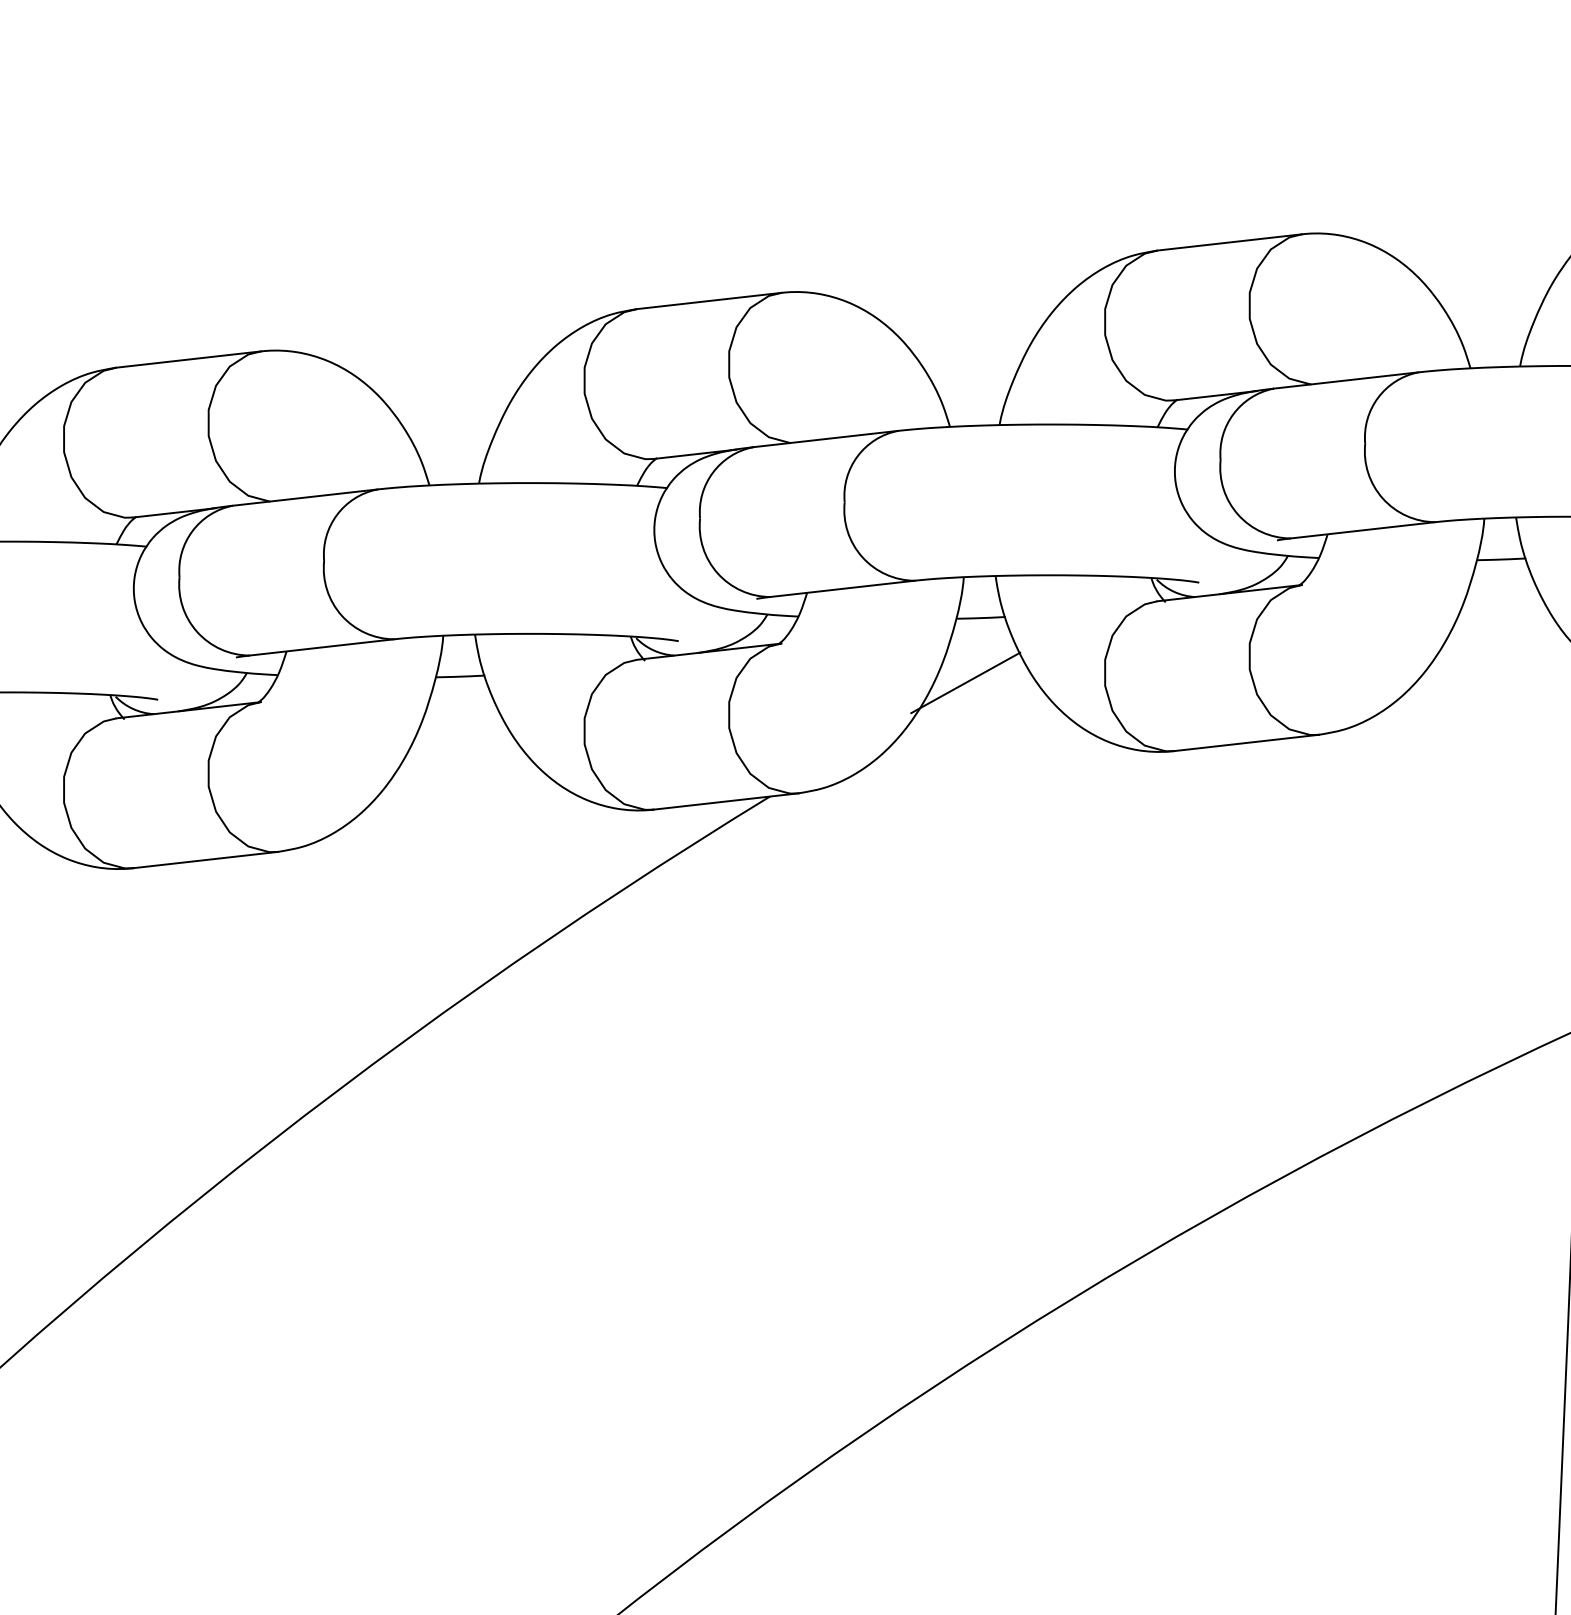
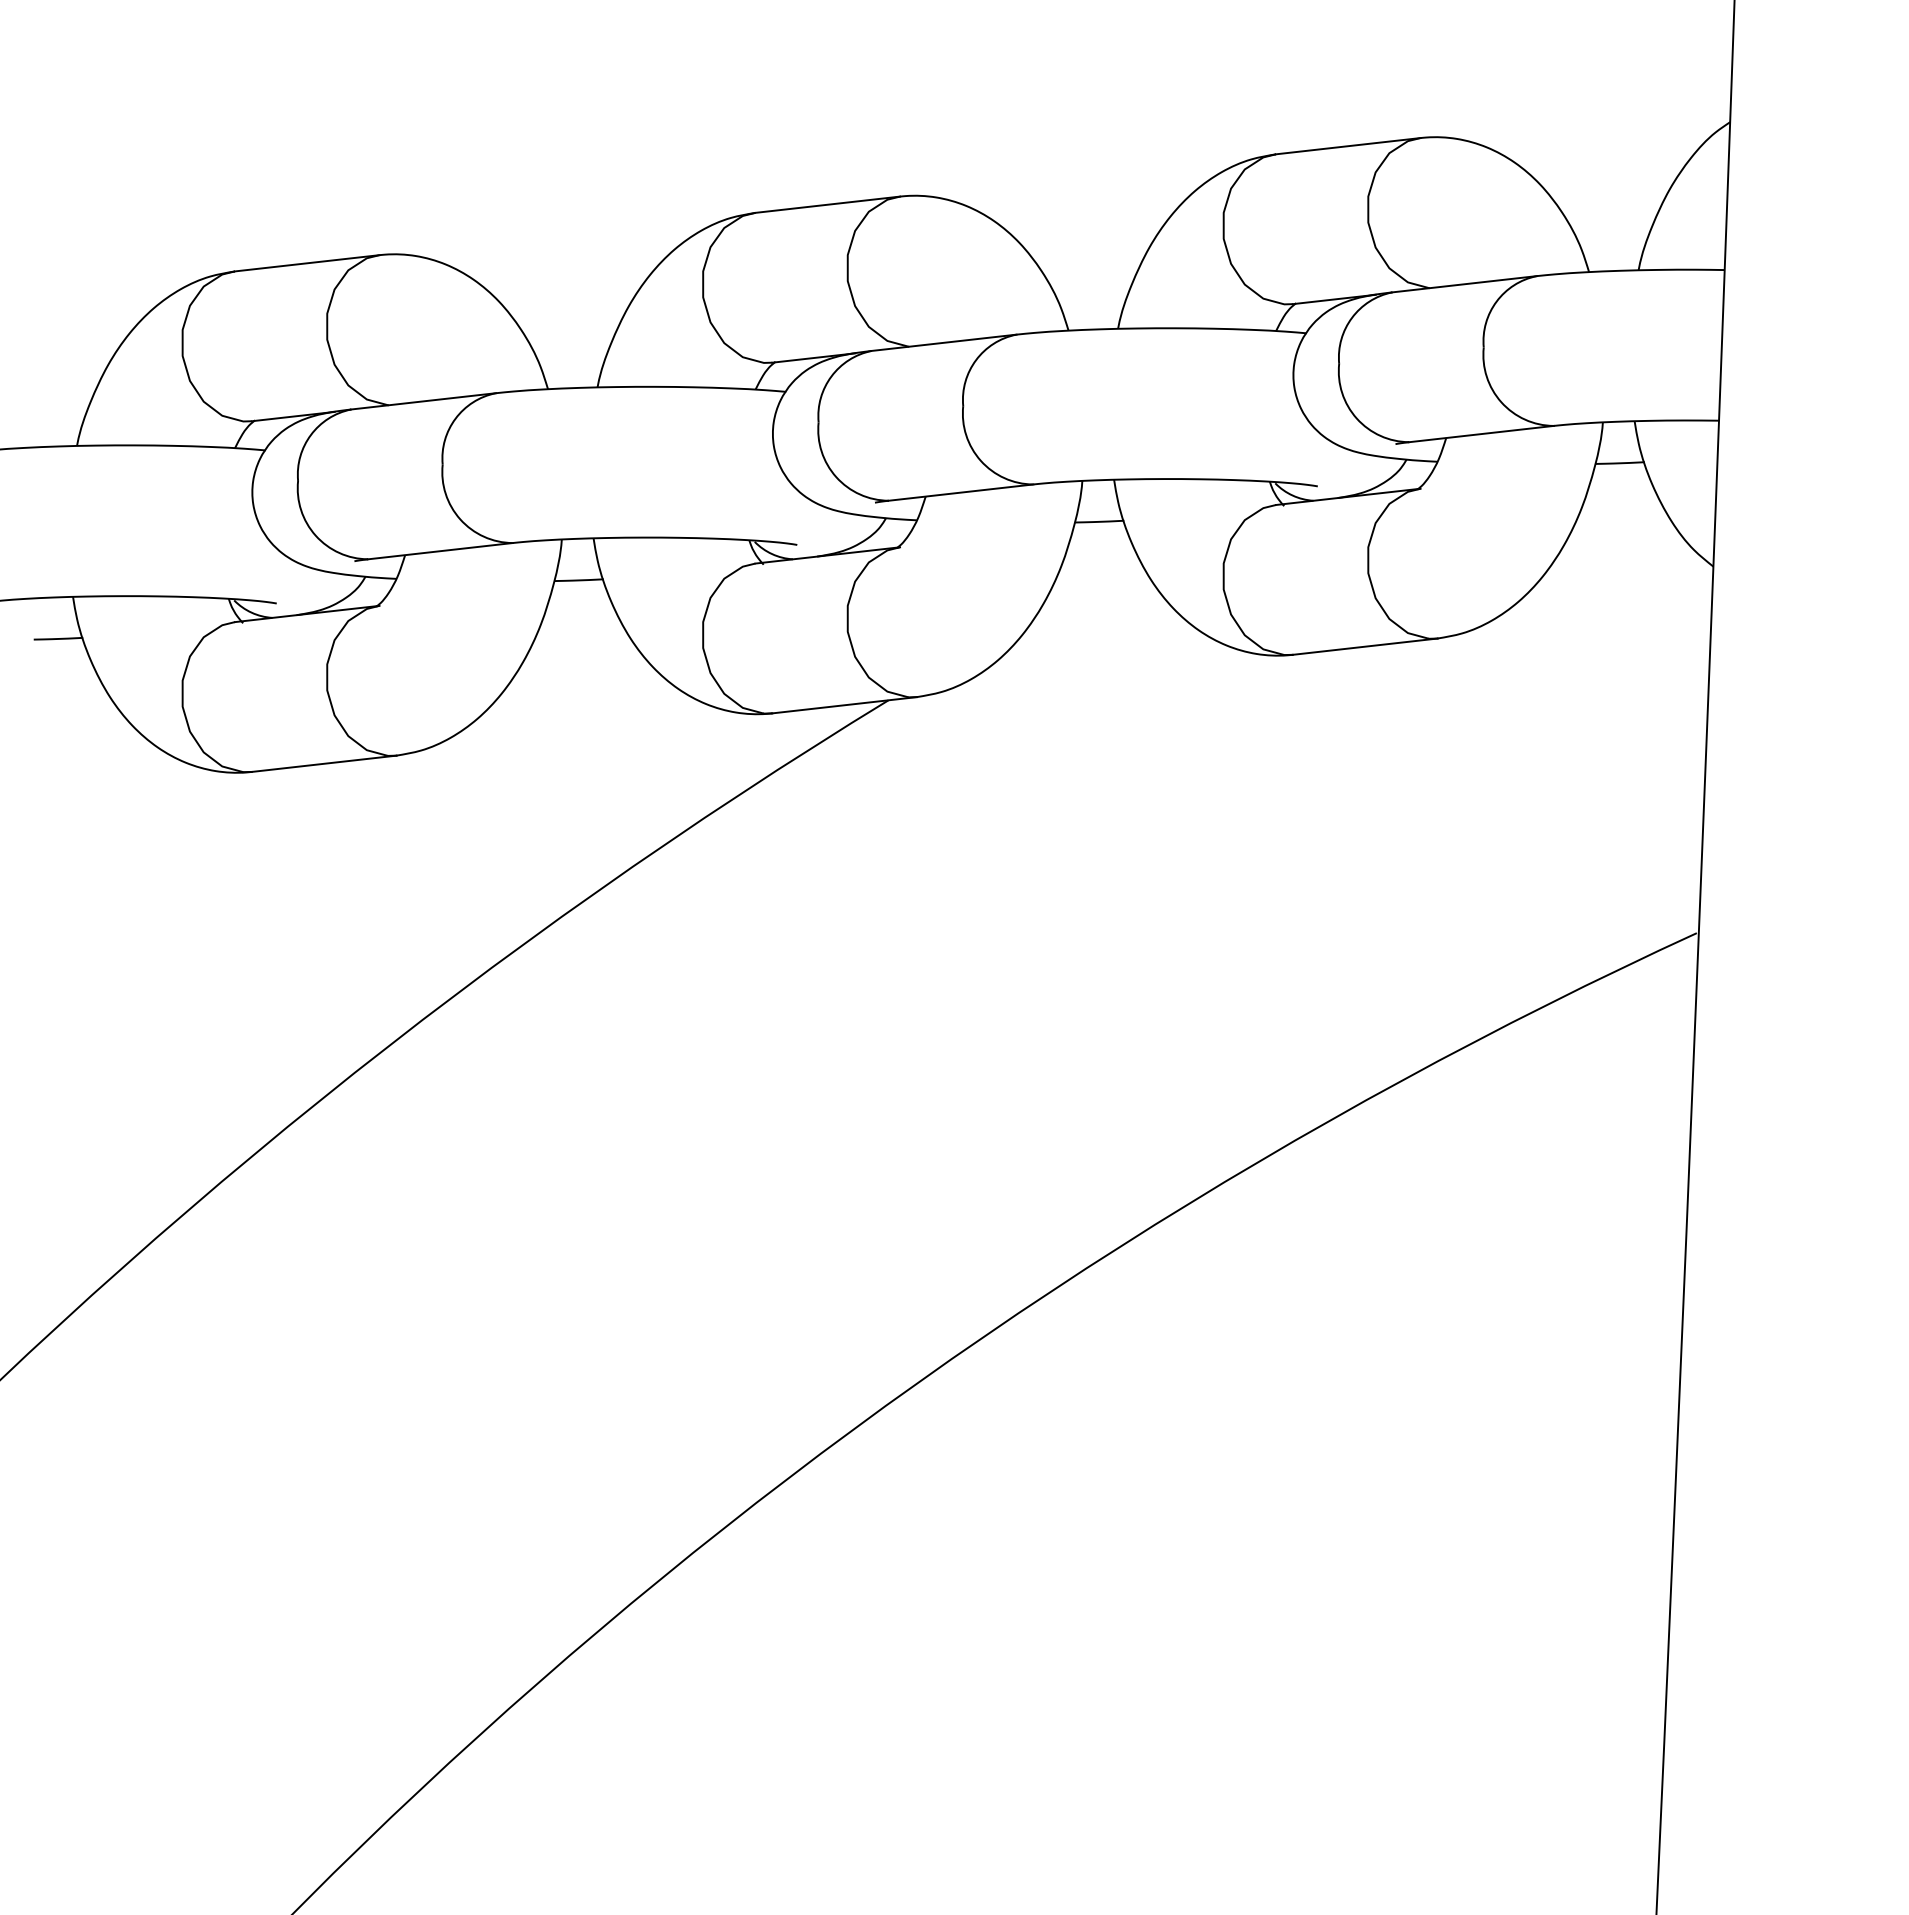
line: (964, 682) -> (1083, 586), removed

